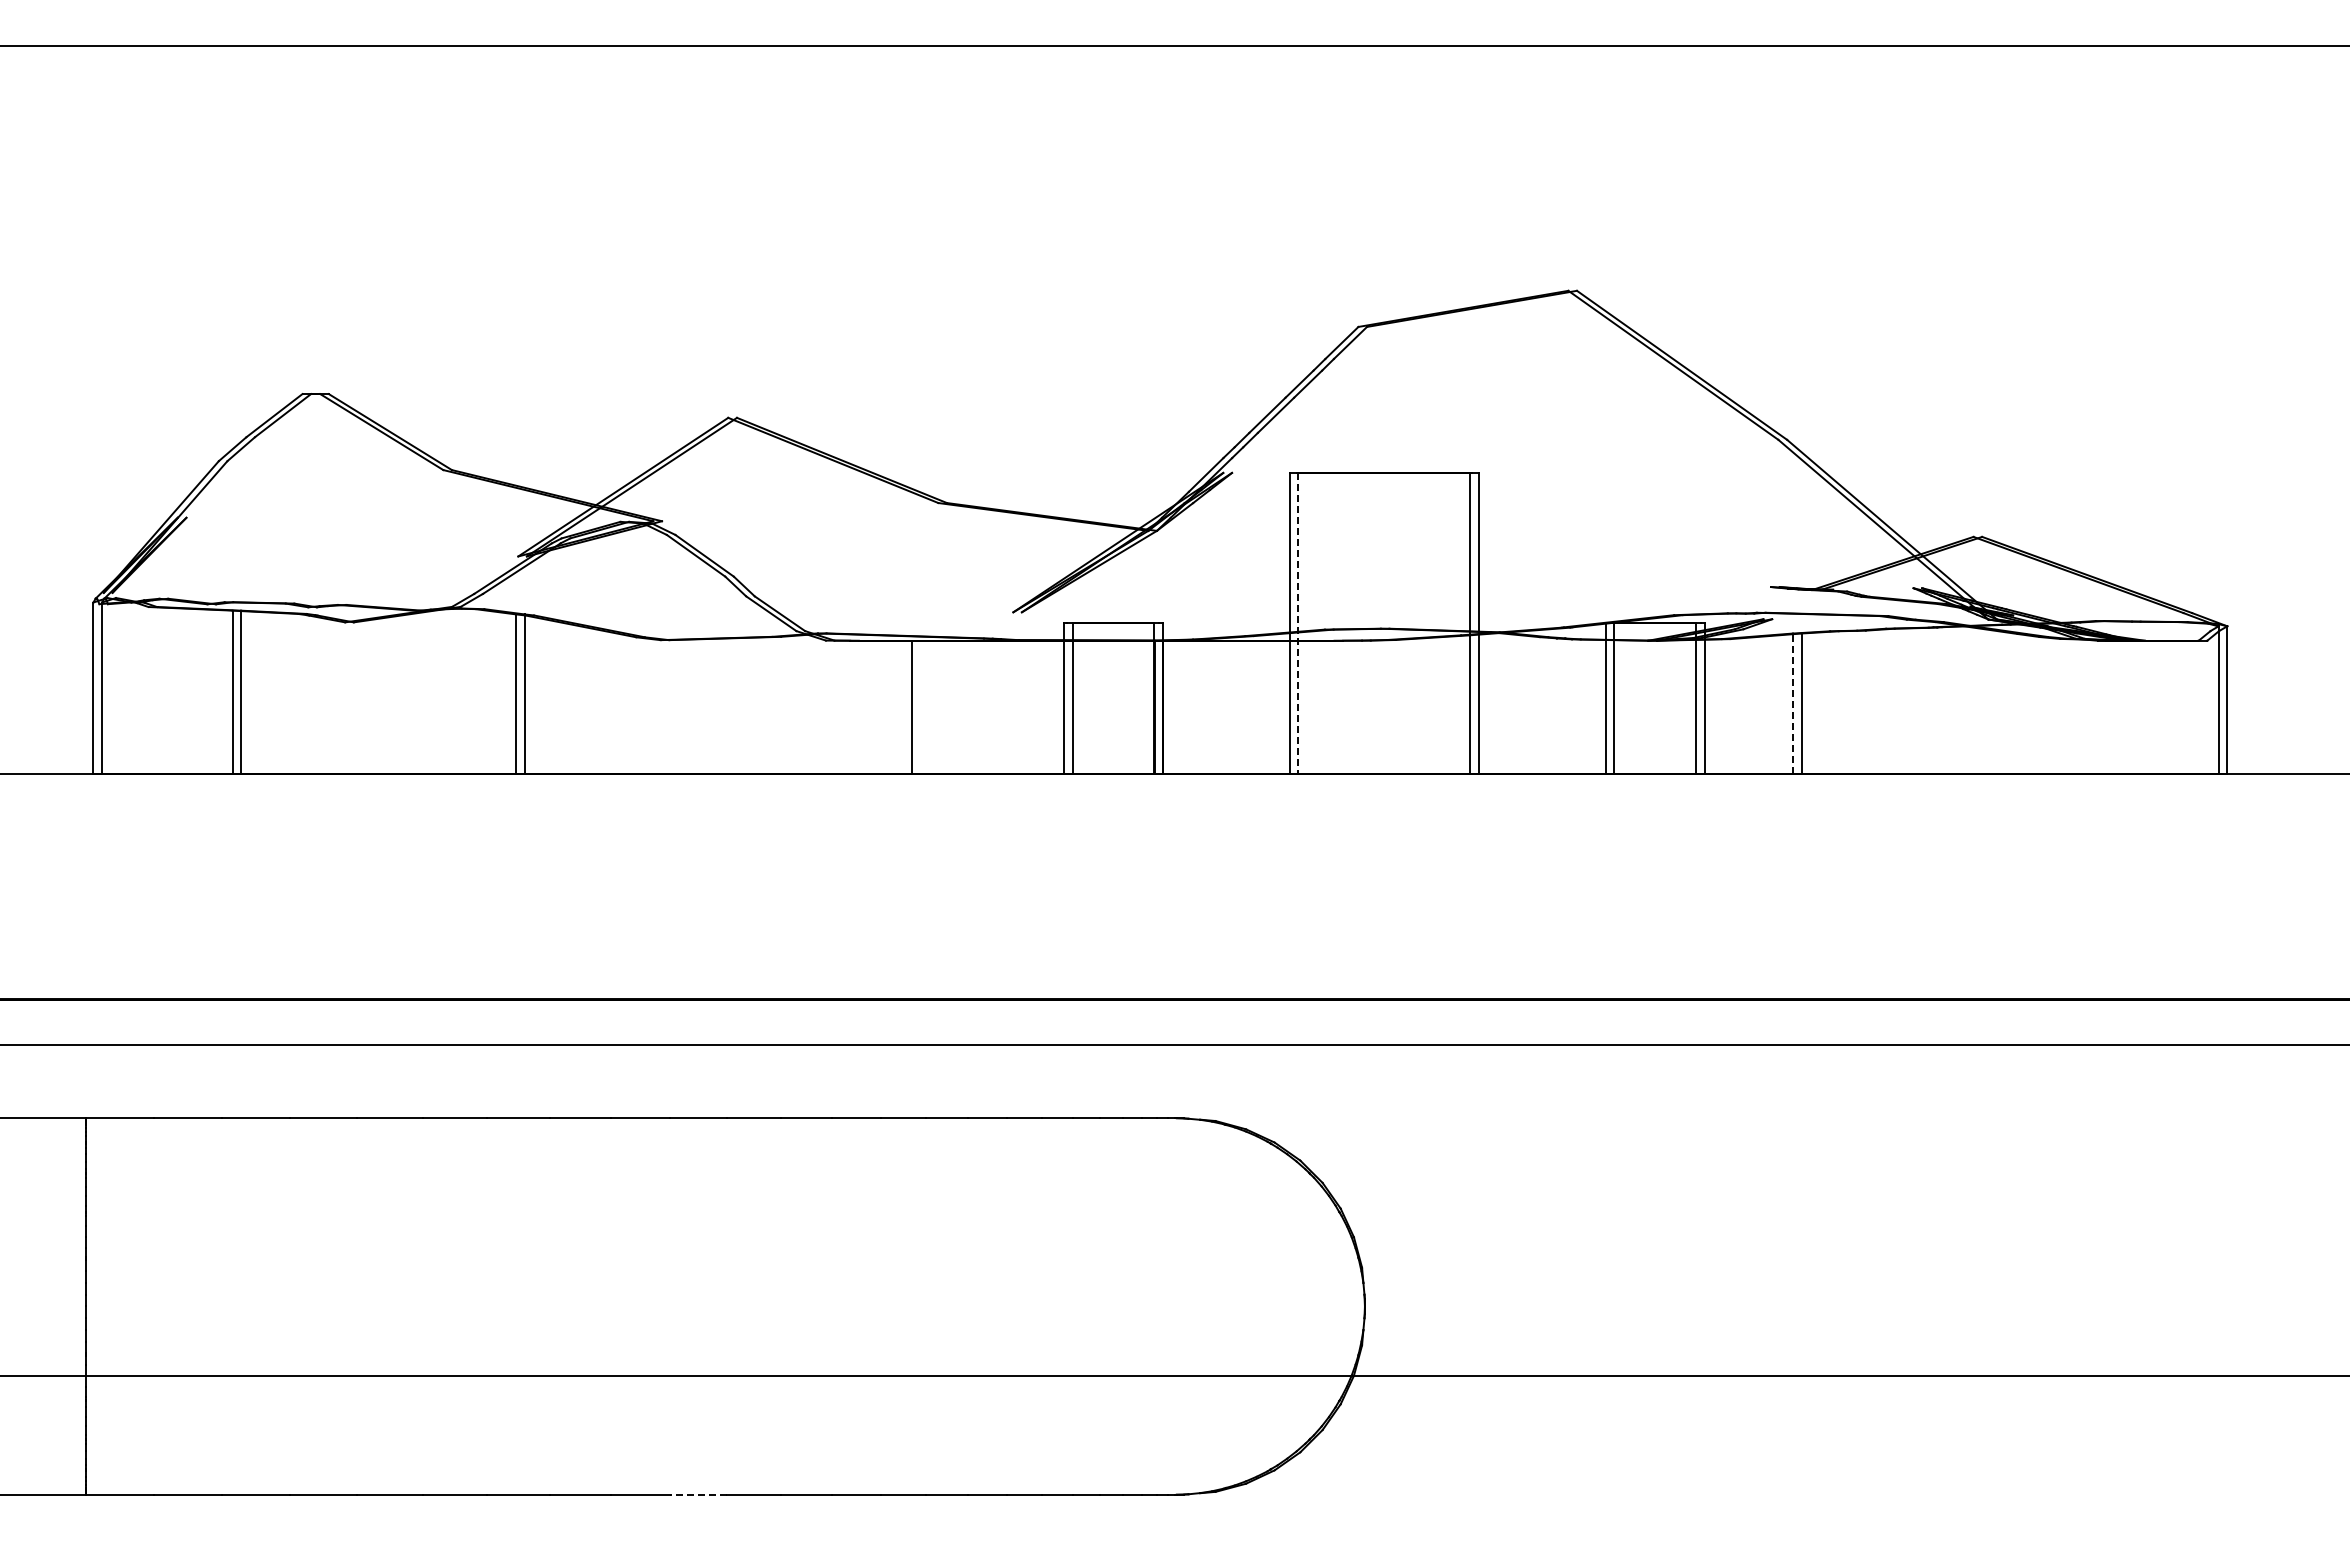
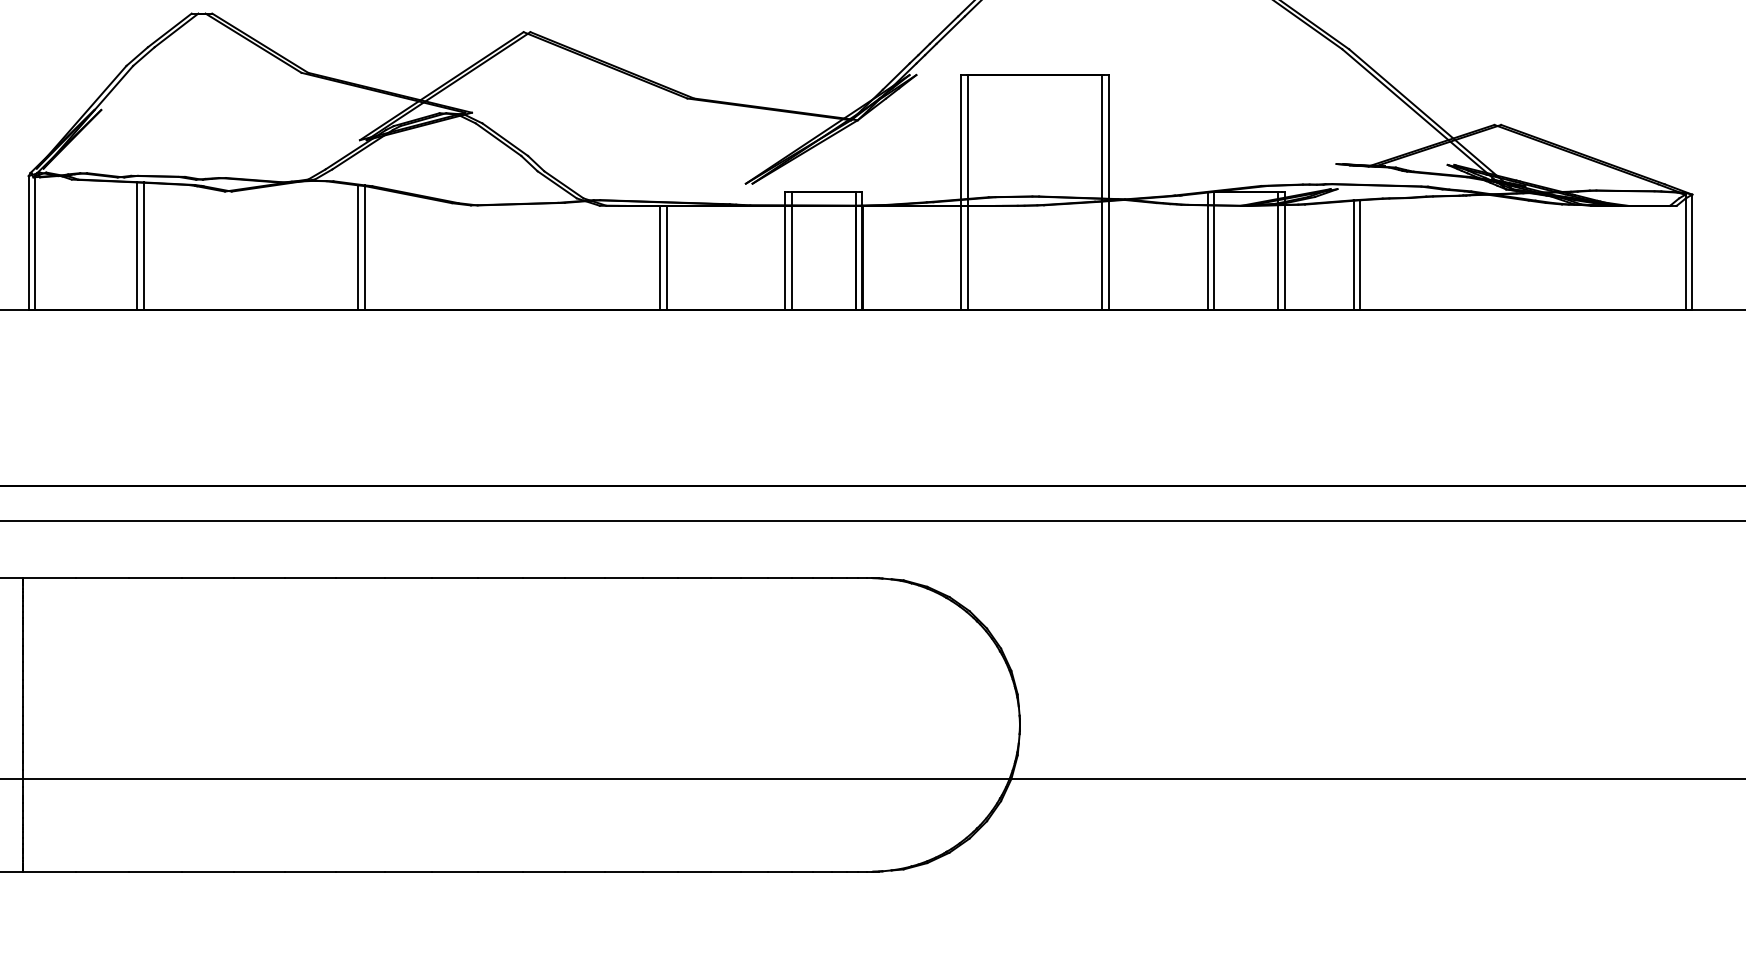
line: (1298, 623) -> (968, 192), dashed -> solid
line: (1792, 703) -> (1353, 254), dashed -> solid
line: (903, 706) -> (660, 257), added
line: (698, 1494) -> (500, 871), dashed -> solid

